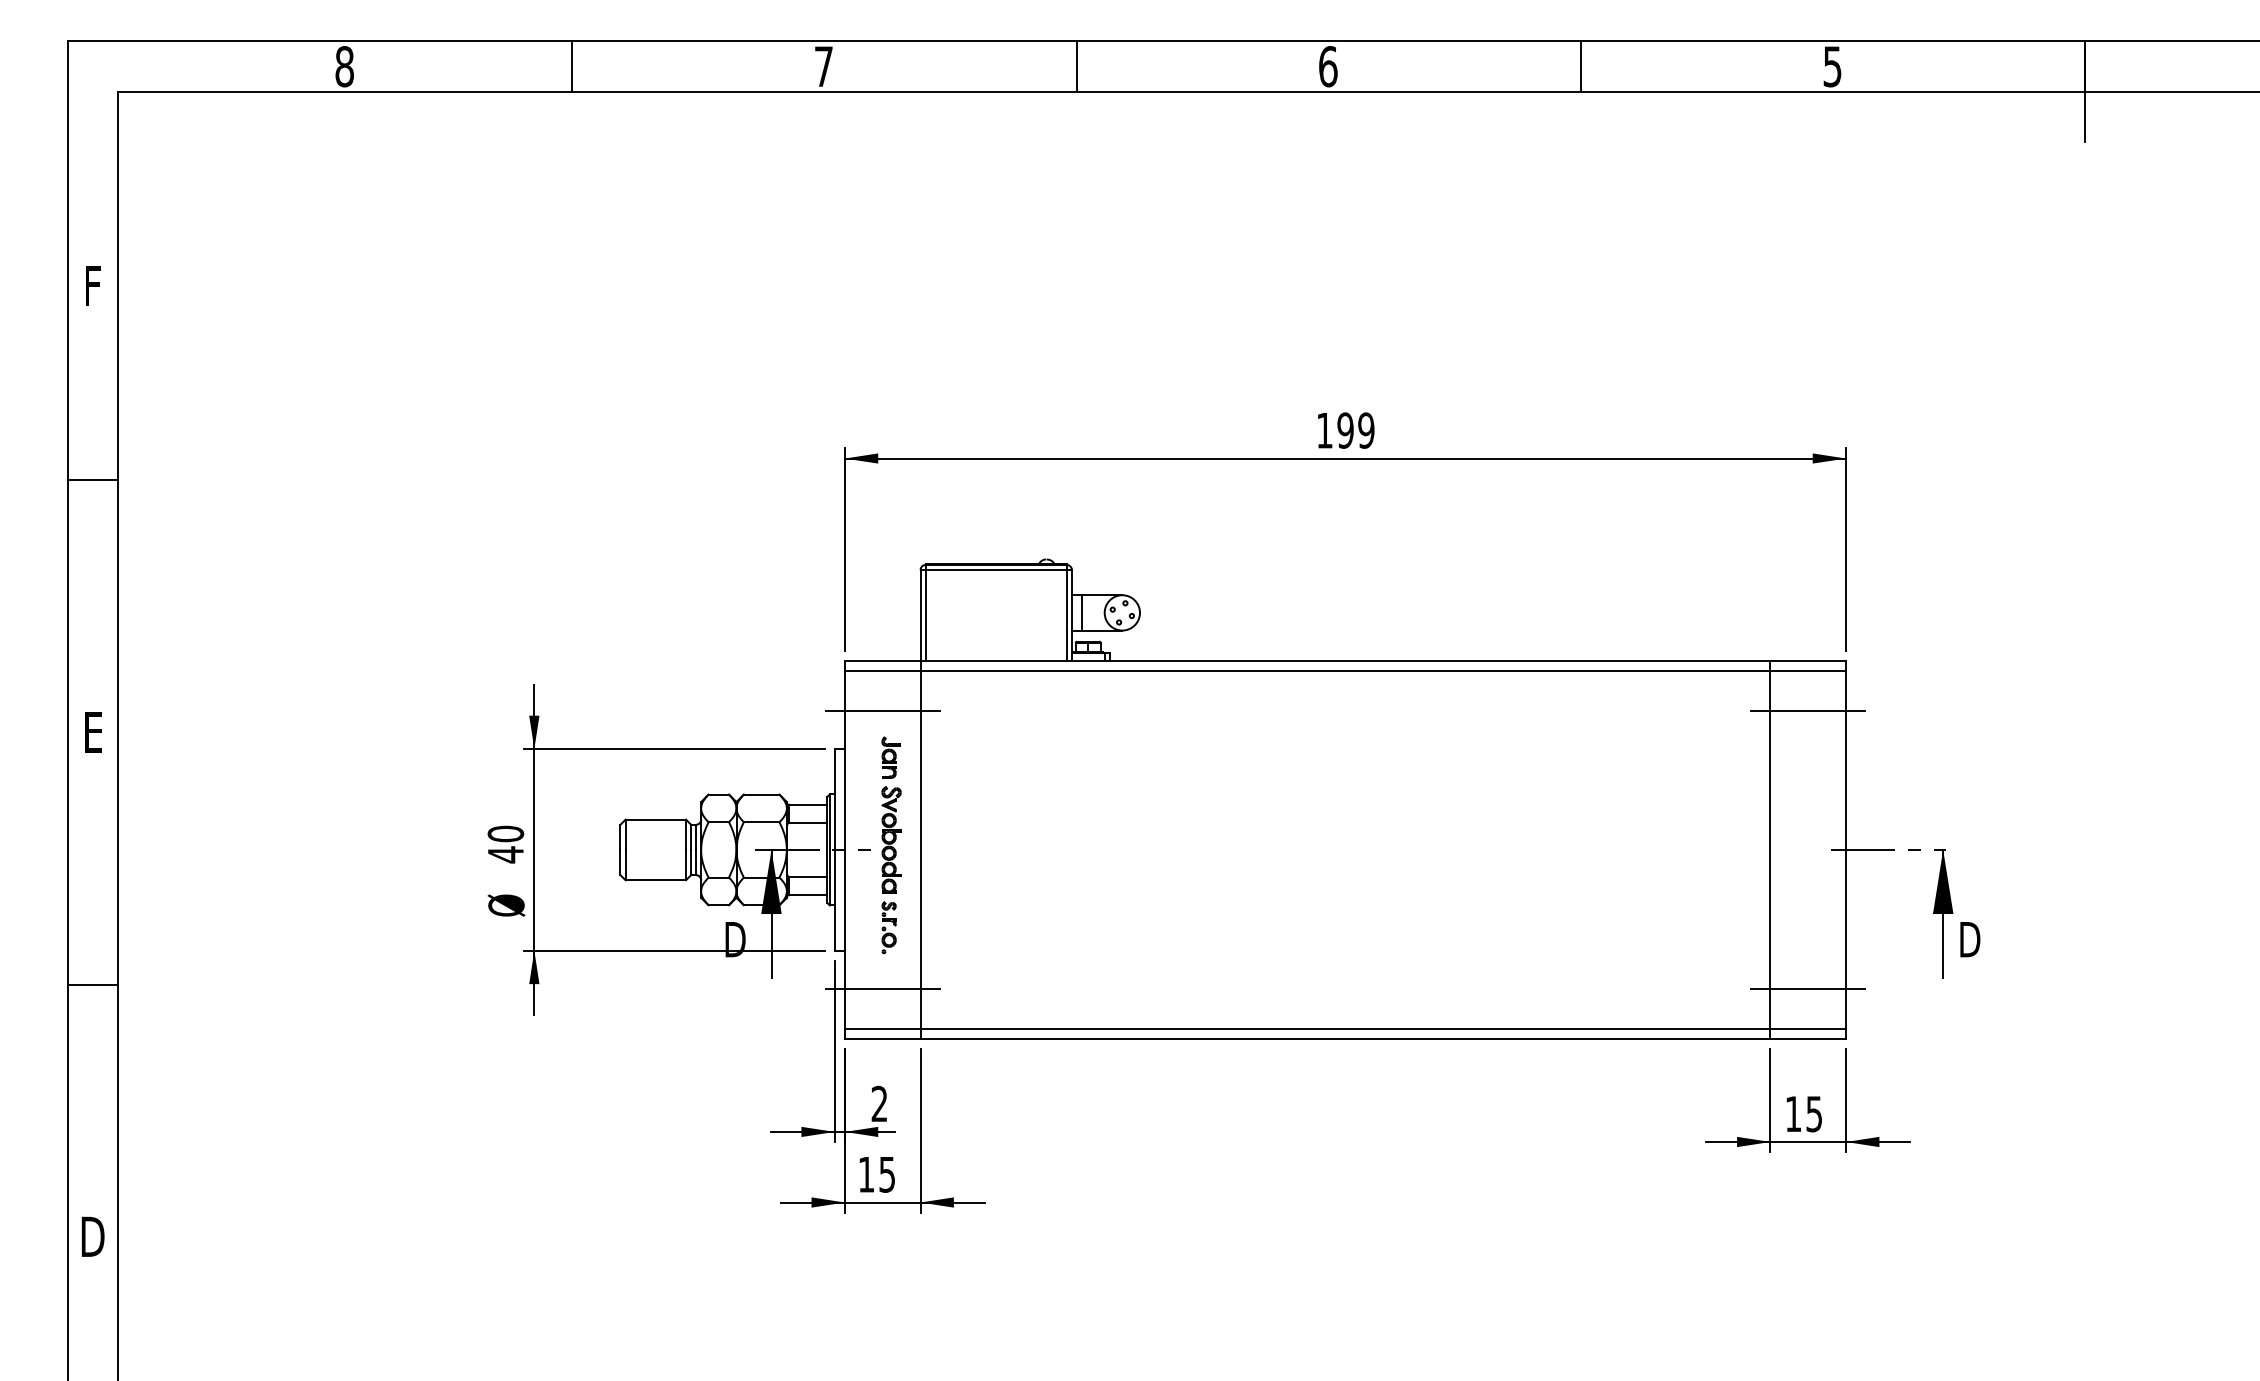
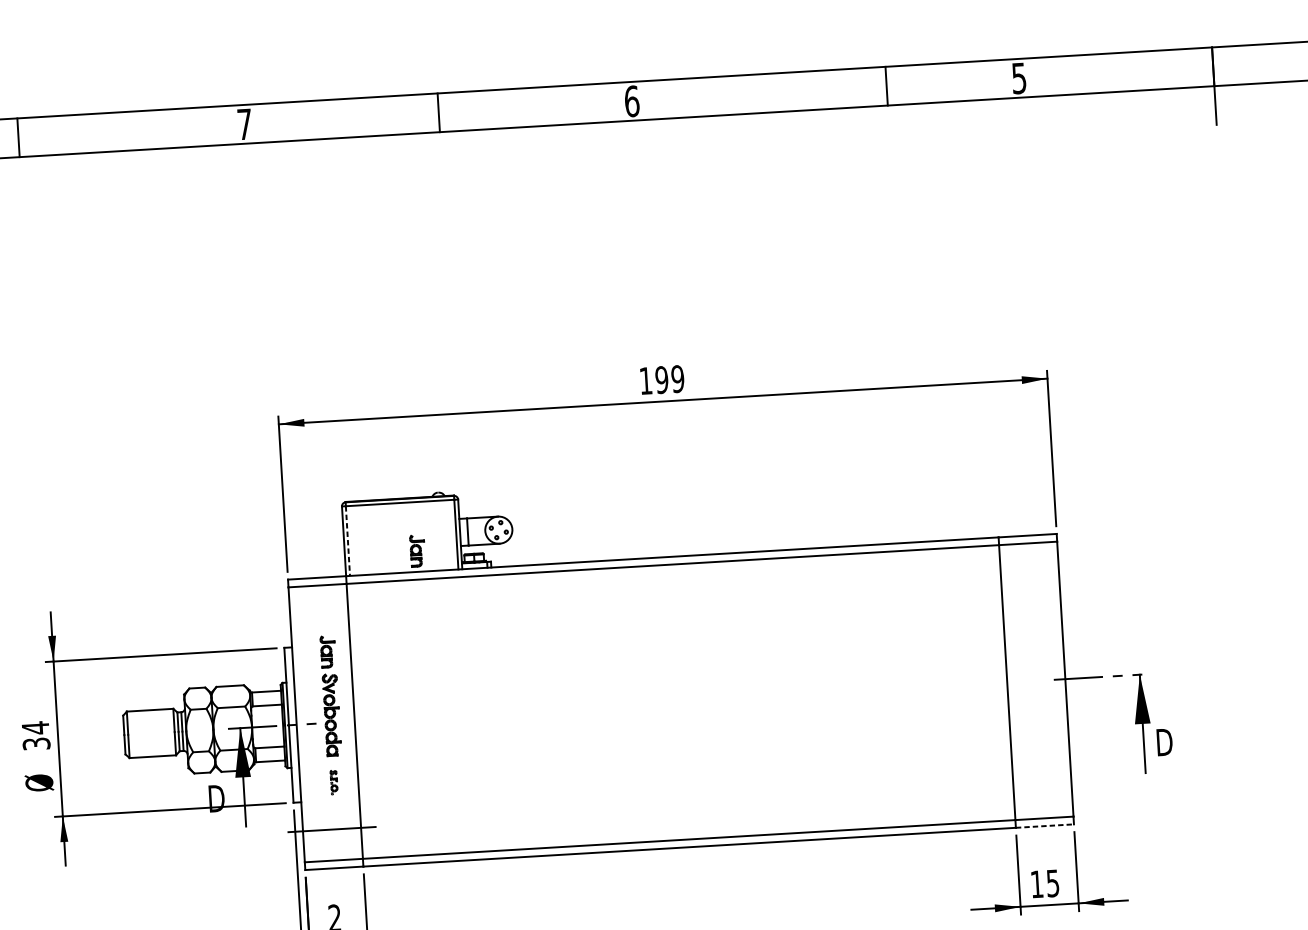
line: (572, 66) -> (18, 137), moved
line: (1580, 66) -> (886, 86), moved
line: (925, 615) -> (347, 541), solid -> dashed
part: (1014, 633) -> (416, 550), added
line: (882, 711) -> (319, 616), removed
line: (1808, 711) -> (1030, 574), removed
text: (505, 844) -> (35, 736), 40 -> 34
part: (888, 927) -> (333, 782), size x0.6
line: (1808, 988) -> (1042, 787), removed
line: (1808, 1039) -> (1045, 826), solid -> dashed

